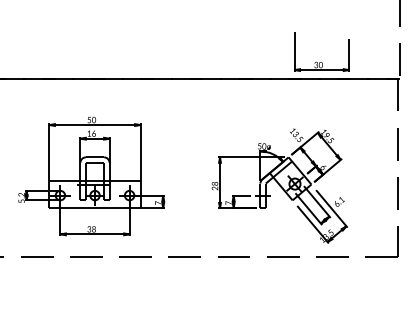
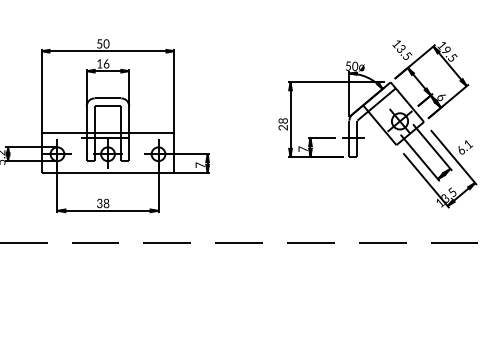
part: (279, 185) -> (377, 123), moved

